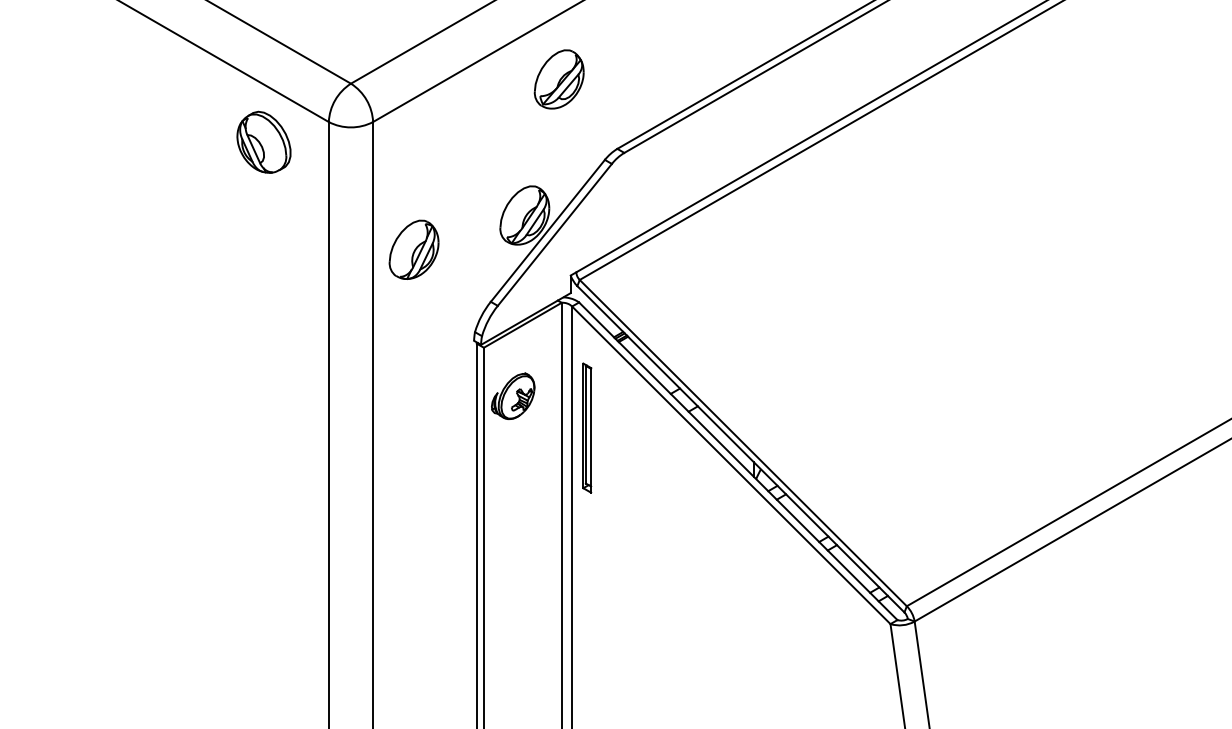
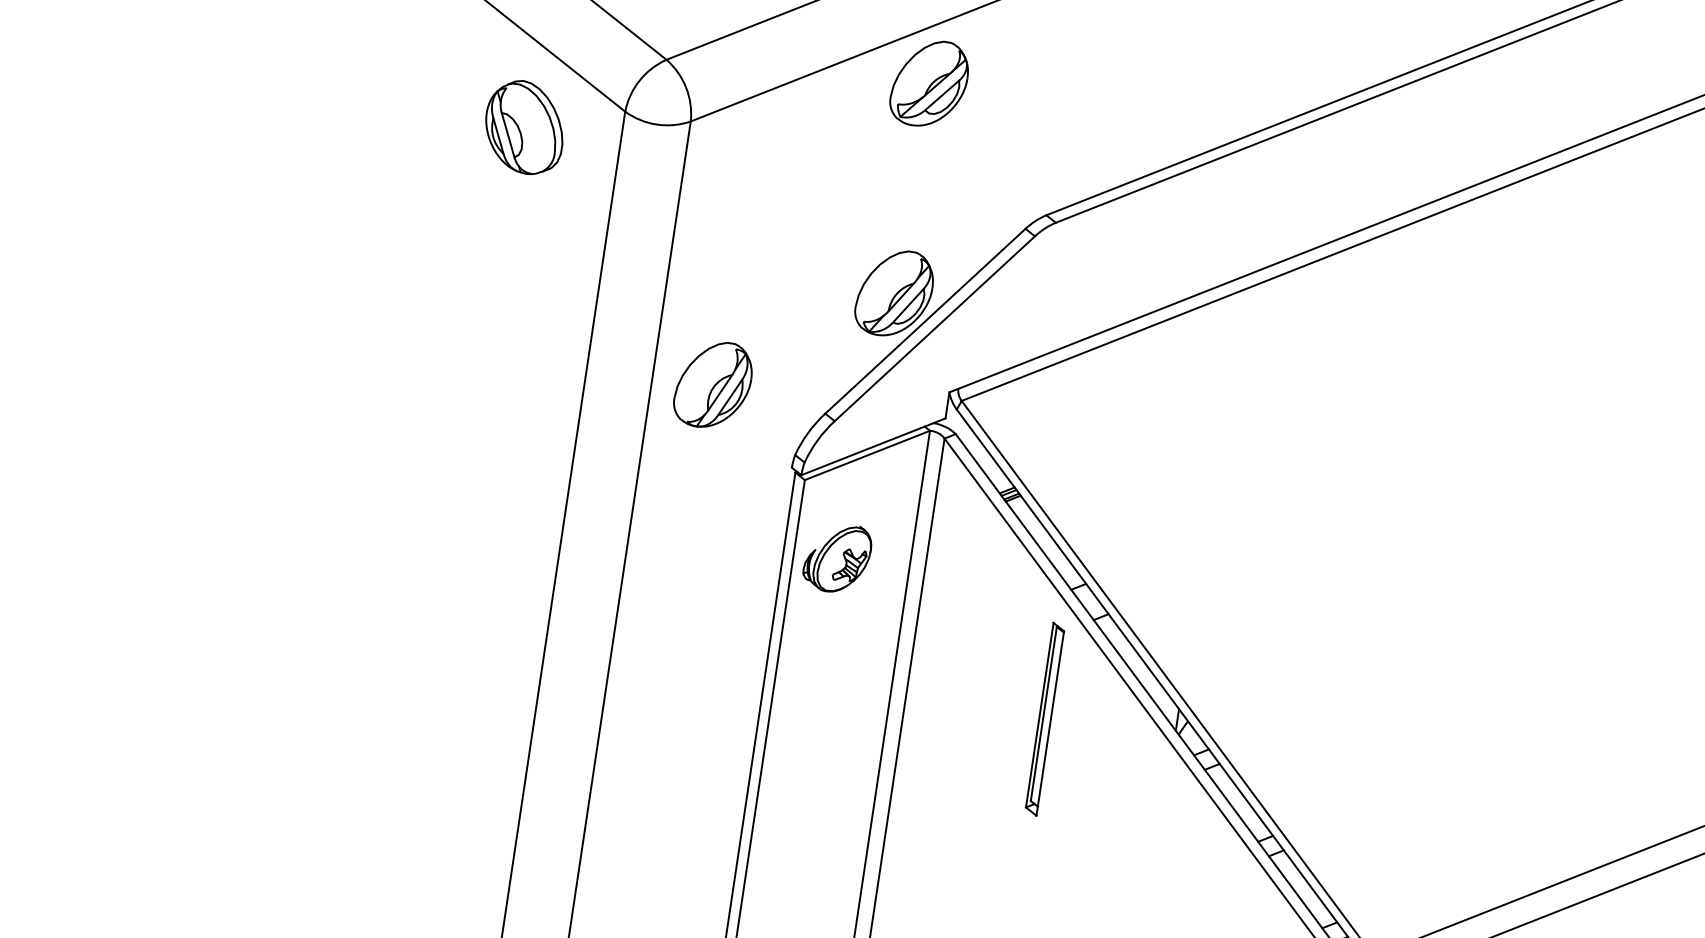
part: (558, 79) -> (928, 83), moved
part: (413, 249) -> (712, 384), moved
part: (587, 427) -> (1045, 718), moved

